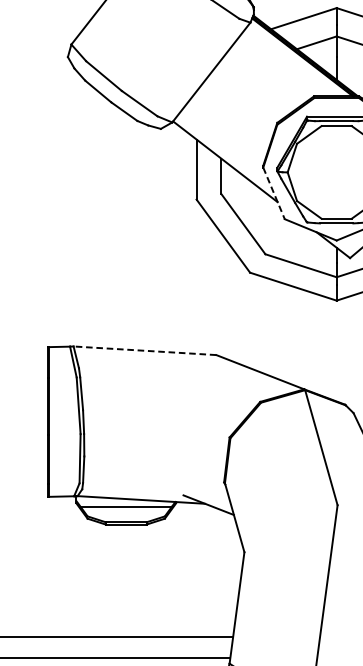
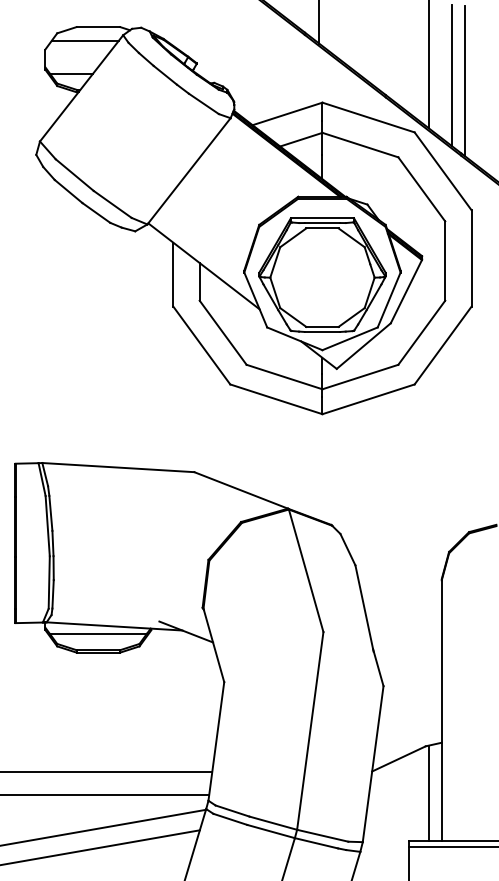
line: (273, 193) -> (255, 300), dashed -> solid
line: (144, 350) -> (117, 467), dashed -> solid

